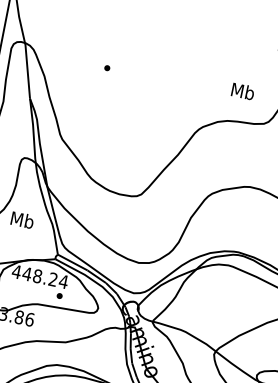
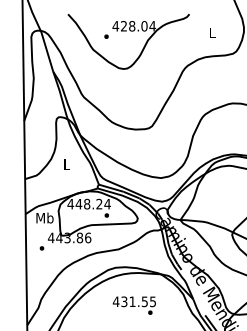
part: (134, 66) -> (126, 31), added
text: (242, 90) -> (211, 32), Mb -> L
text: (22, 218) -> (66, 163), Mb -> L

